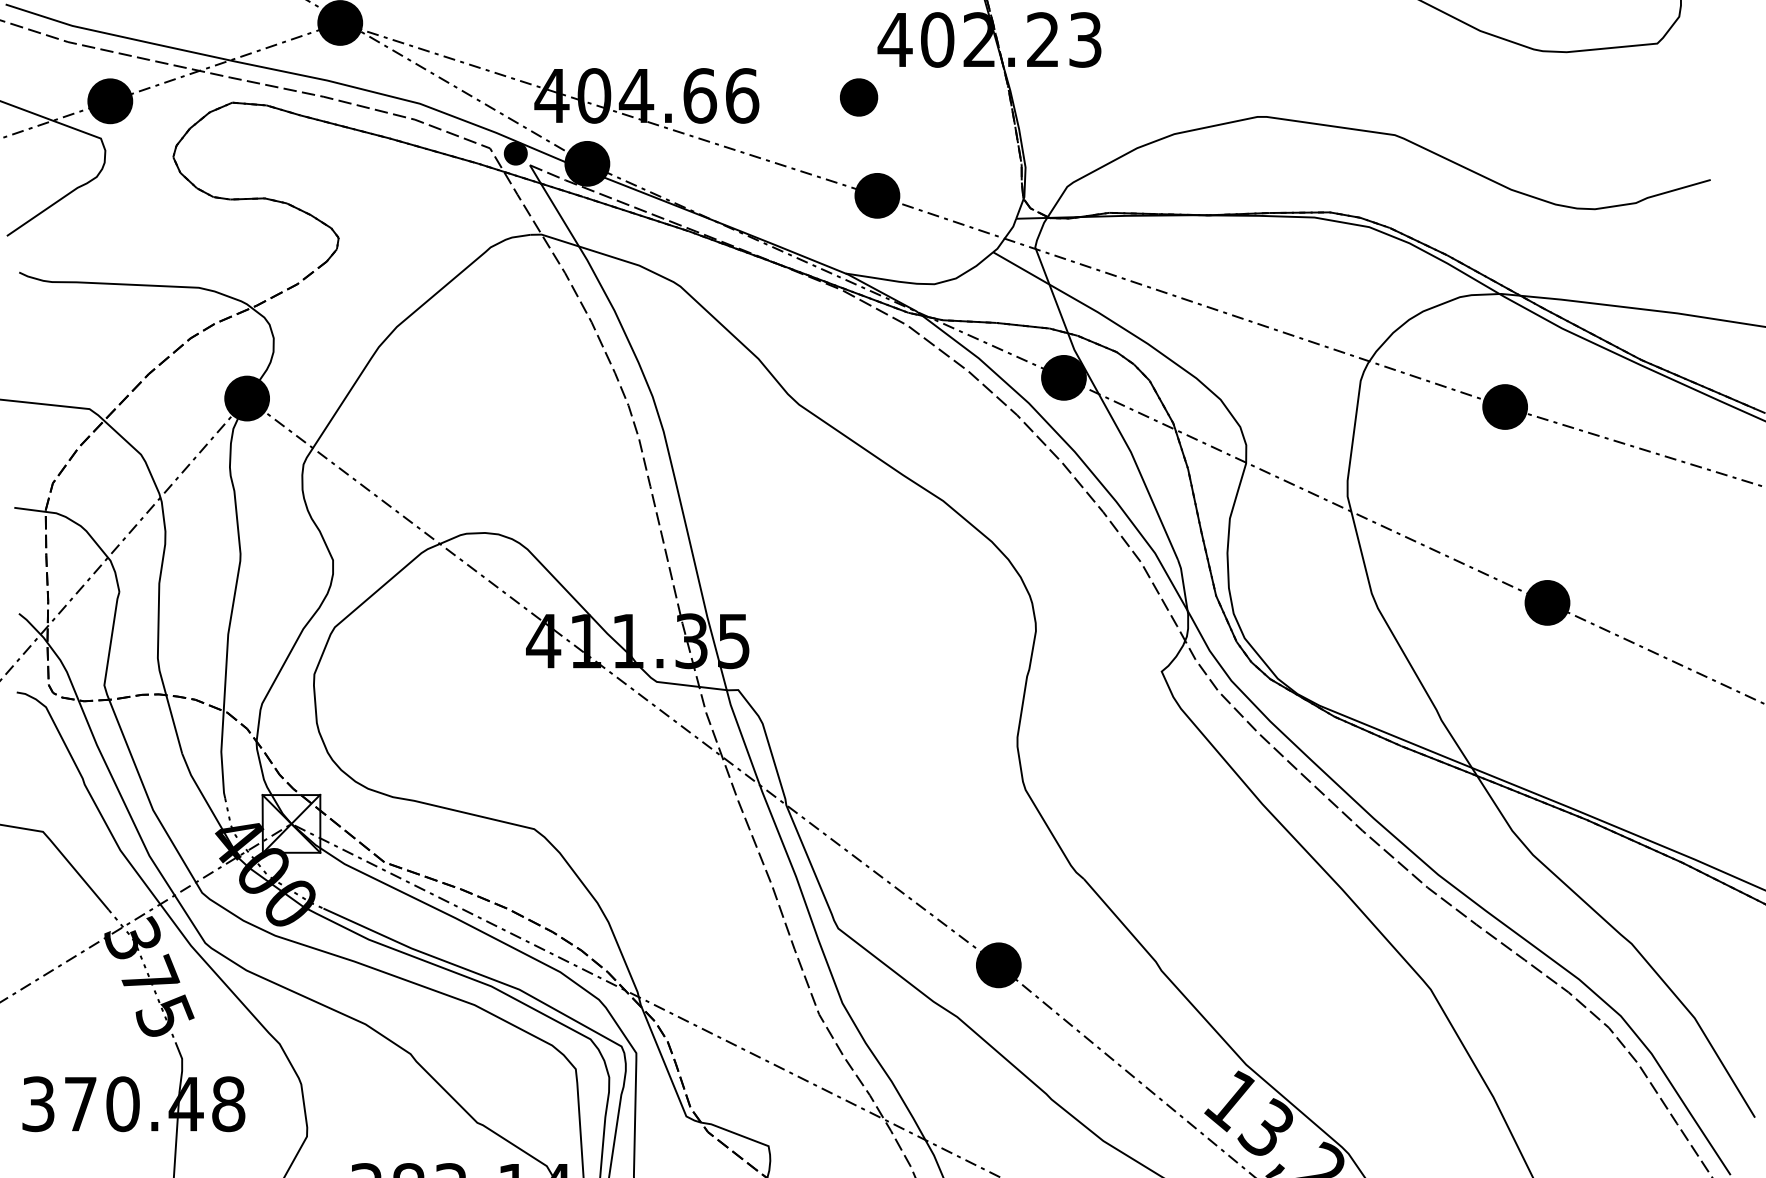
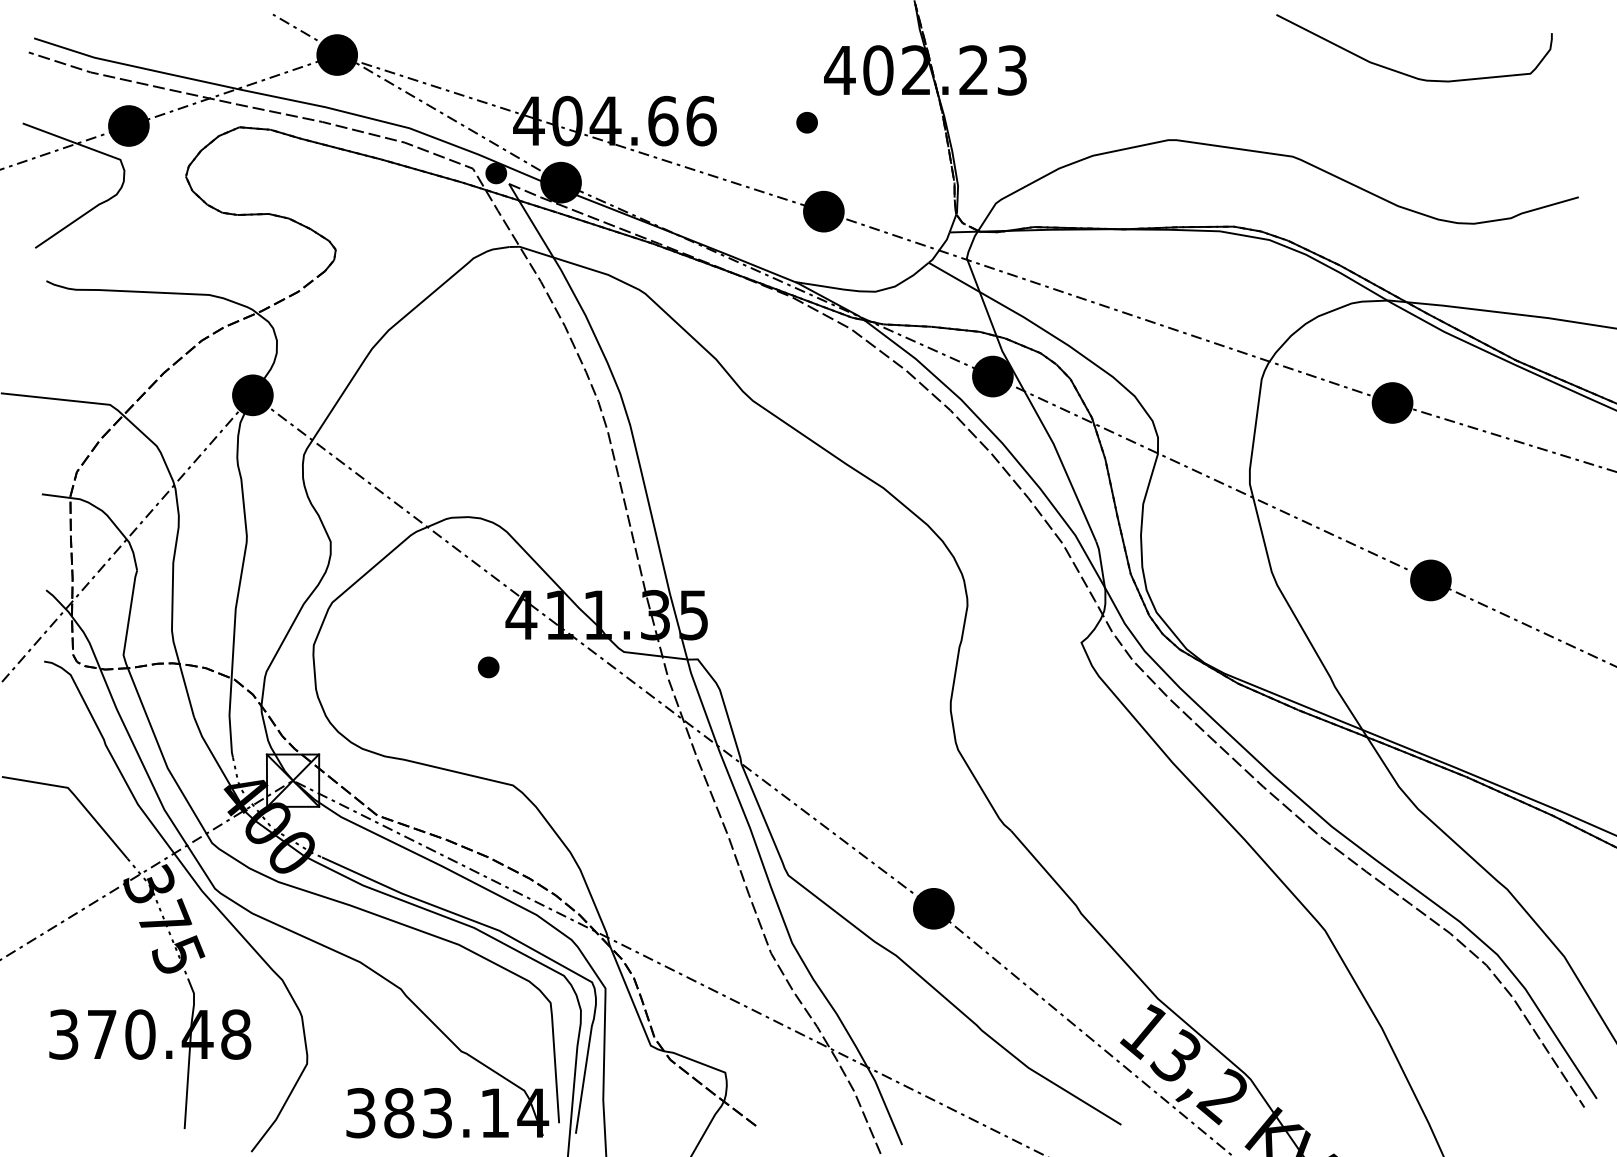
part: (858, 97) -> (806, 122), size x0.62
part: (507, 698) -> (488, 667), added

